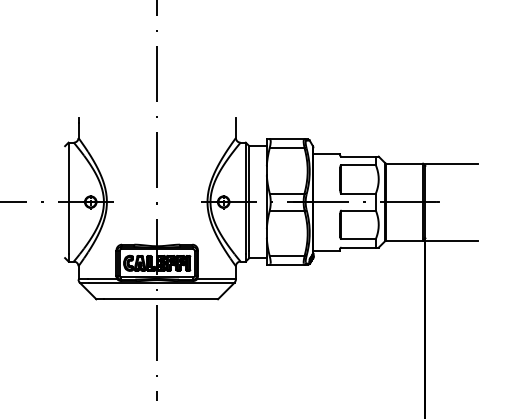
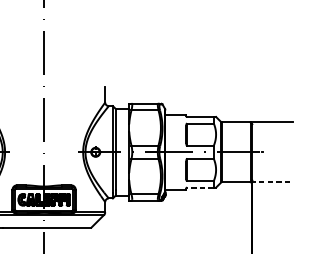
line: (450, 240) -> (271, 182), solid -> dashed
line: (358, 247) -> (200, 187), solid -> dashed

